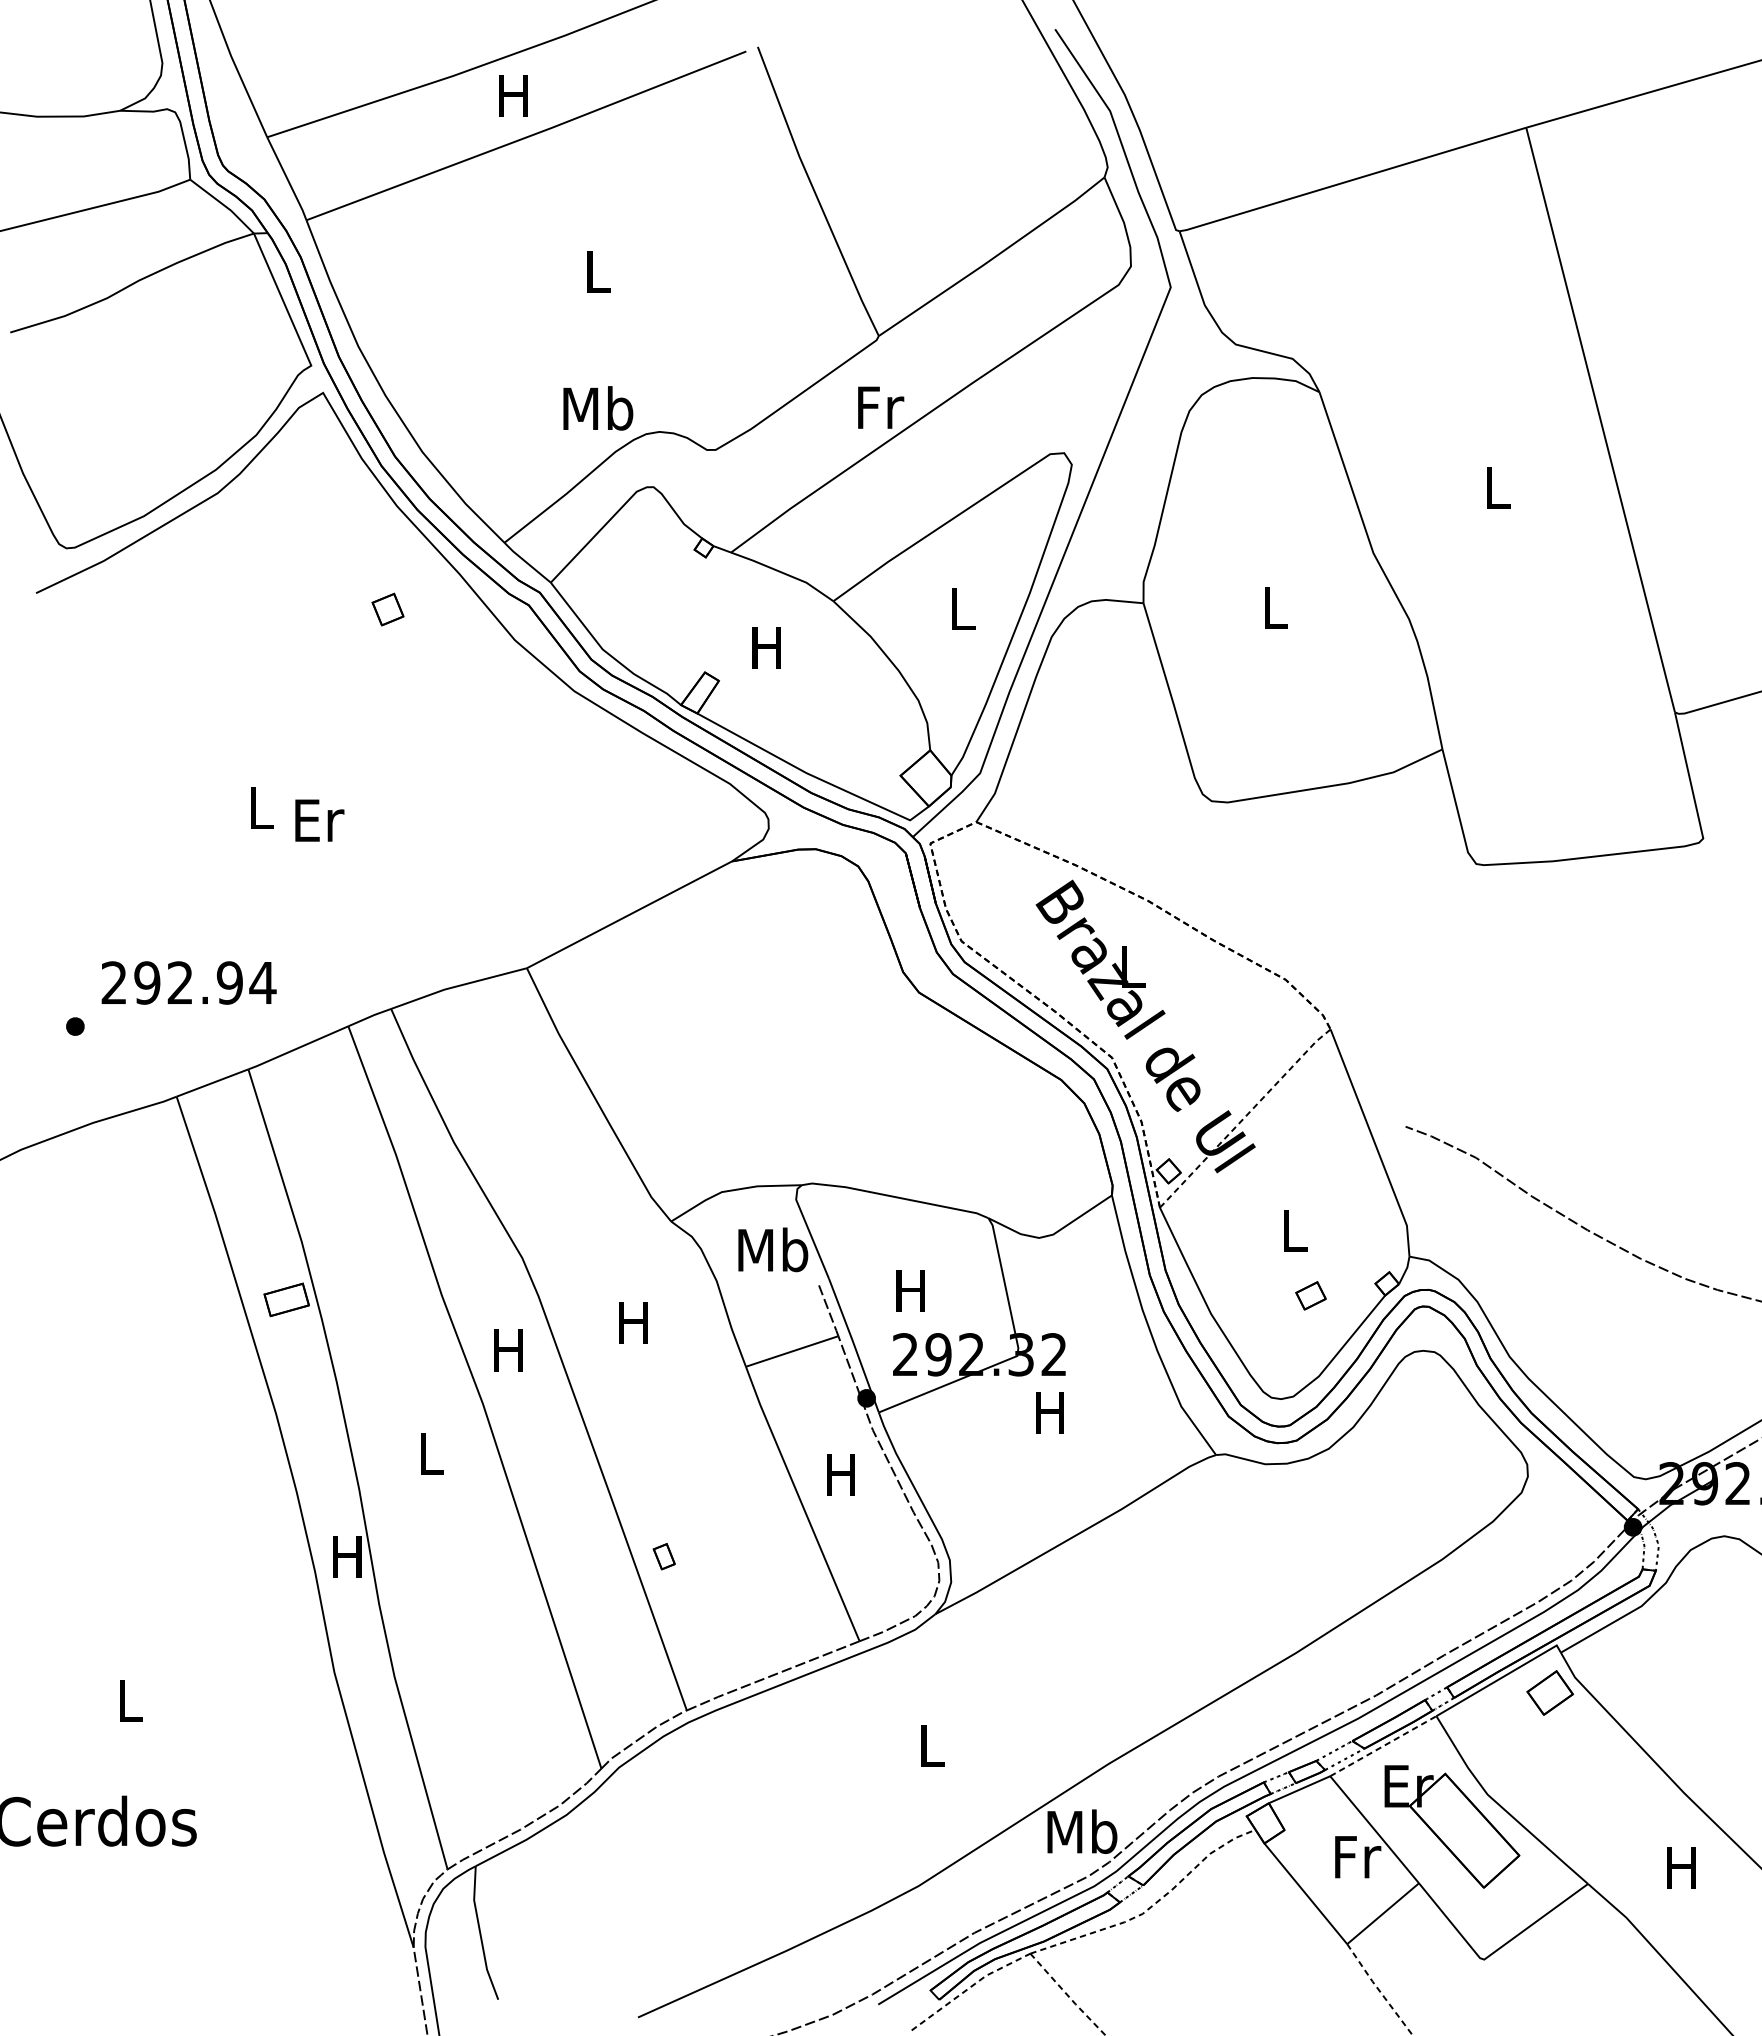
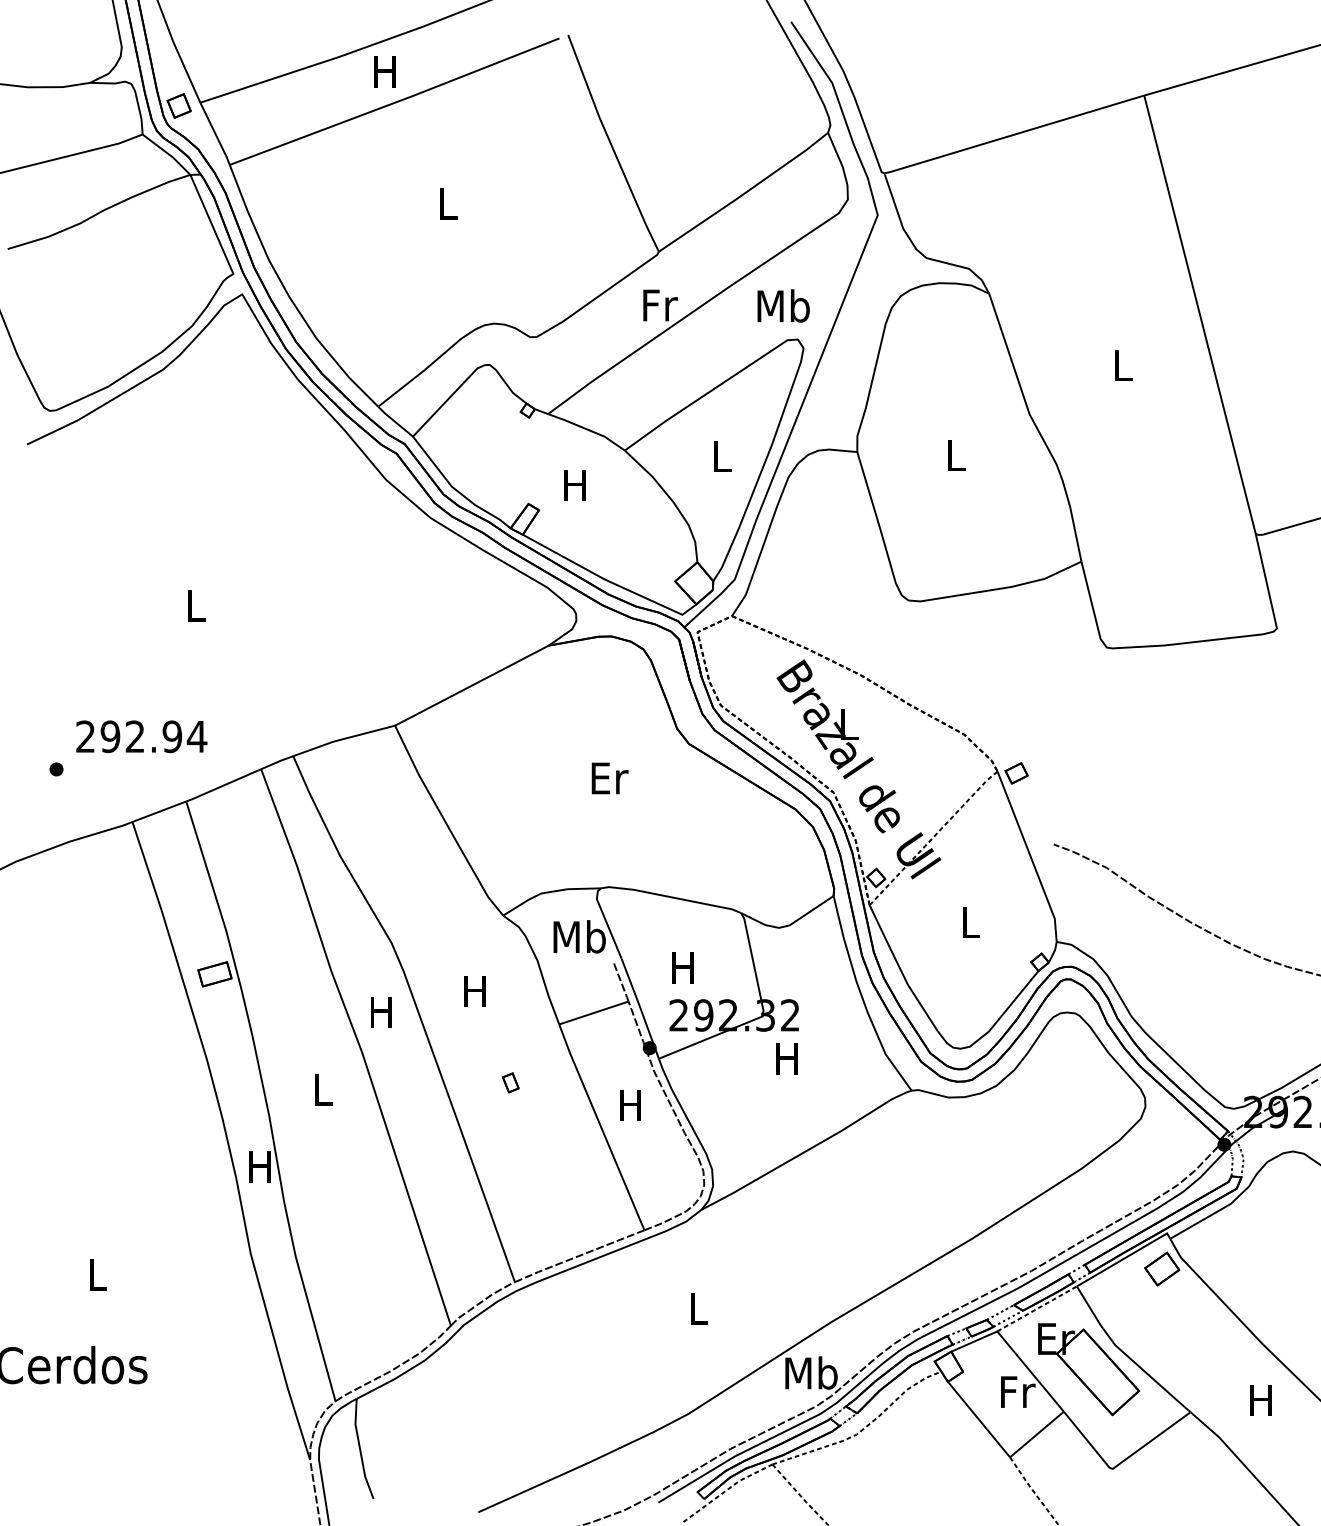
text: (598, 408) -> (783, 306), moved
part: (387, 609) -> (178, 105), moved
text: (319, 820) -> (609, 778), moved
part: (1310, 1295) -> (1016, 773), moved
part: (663, 1556) -> (510, 1082), moved

